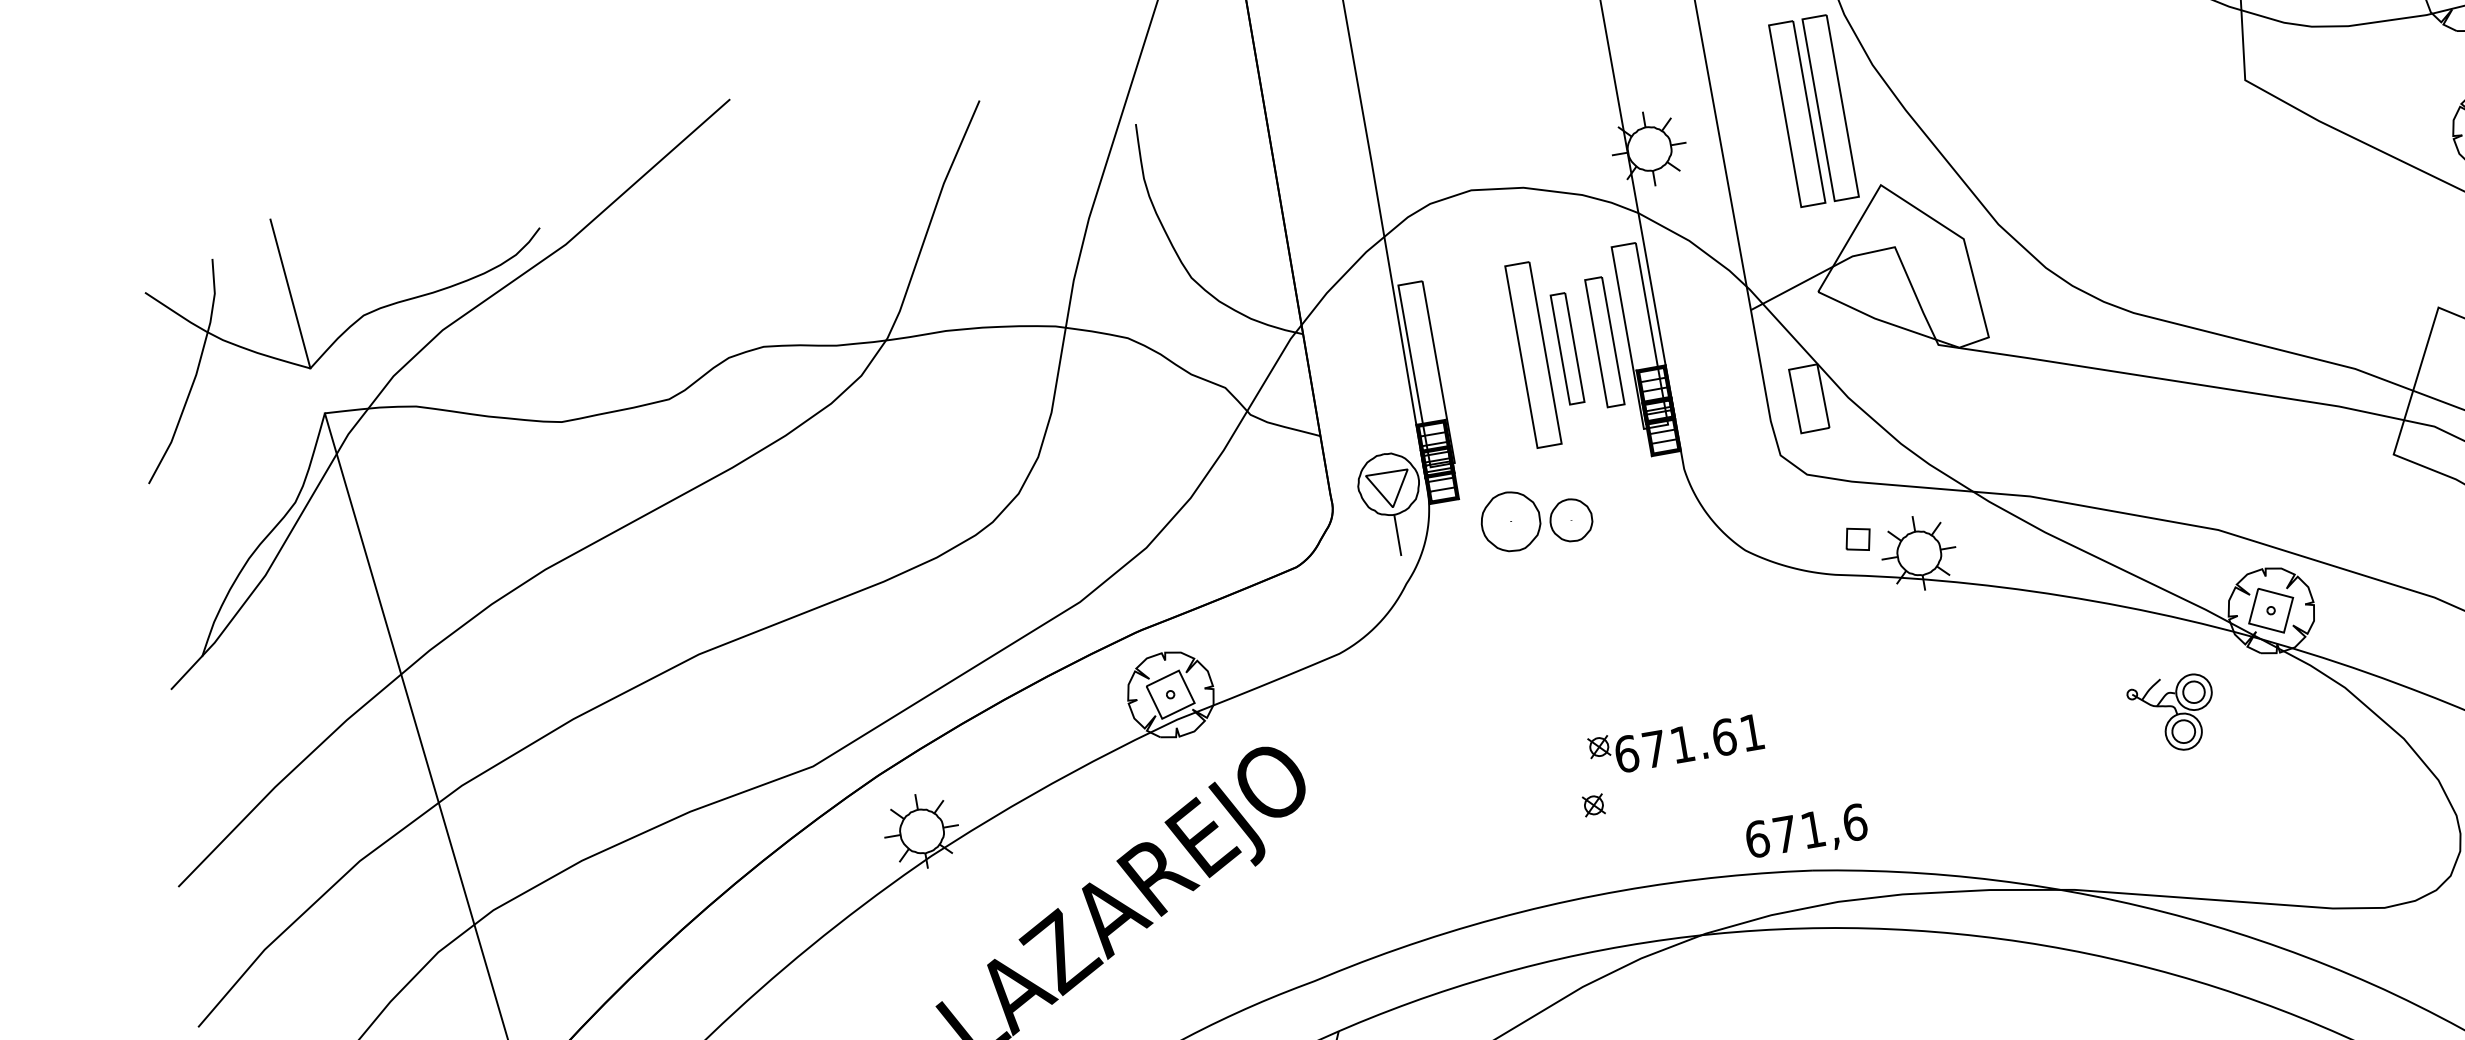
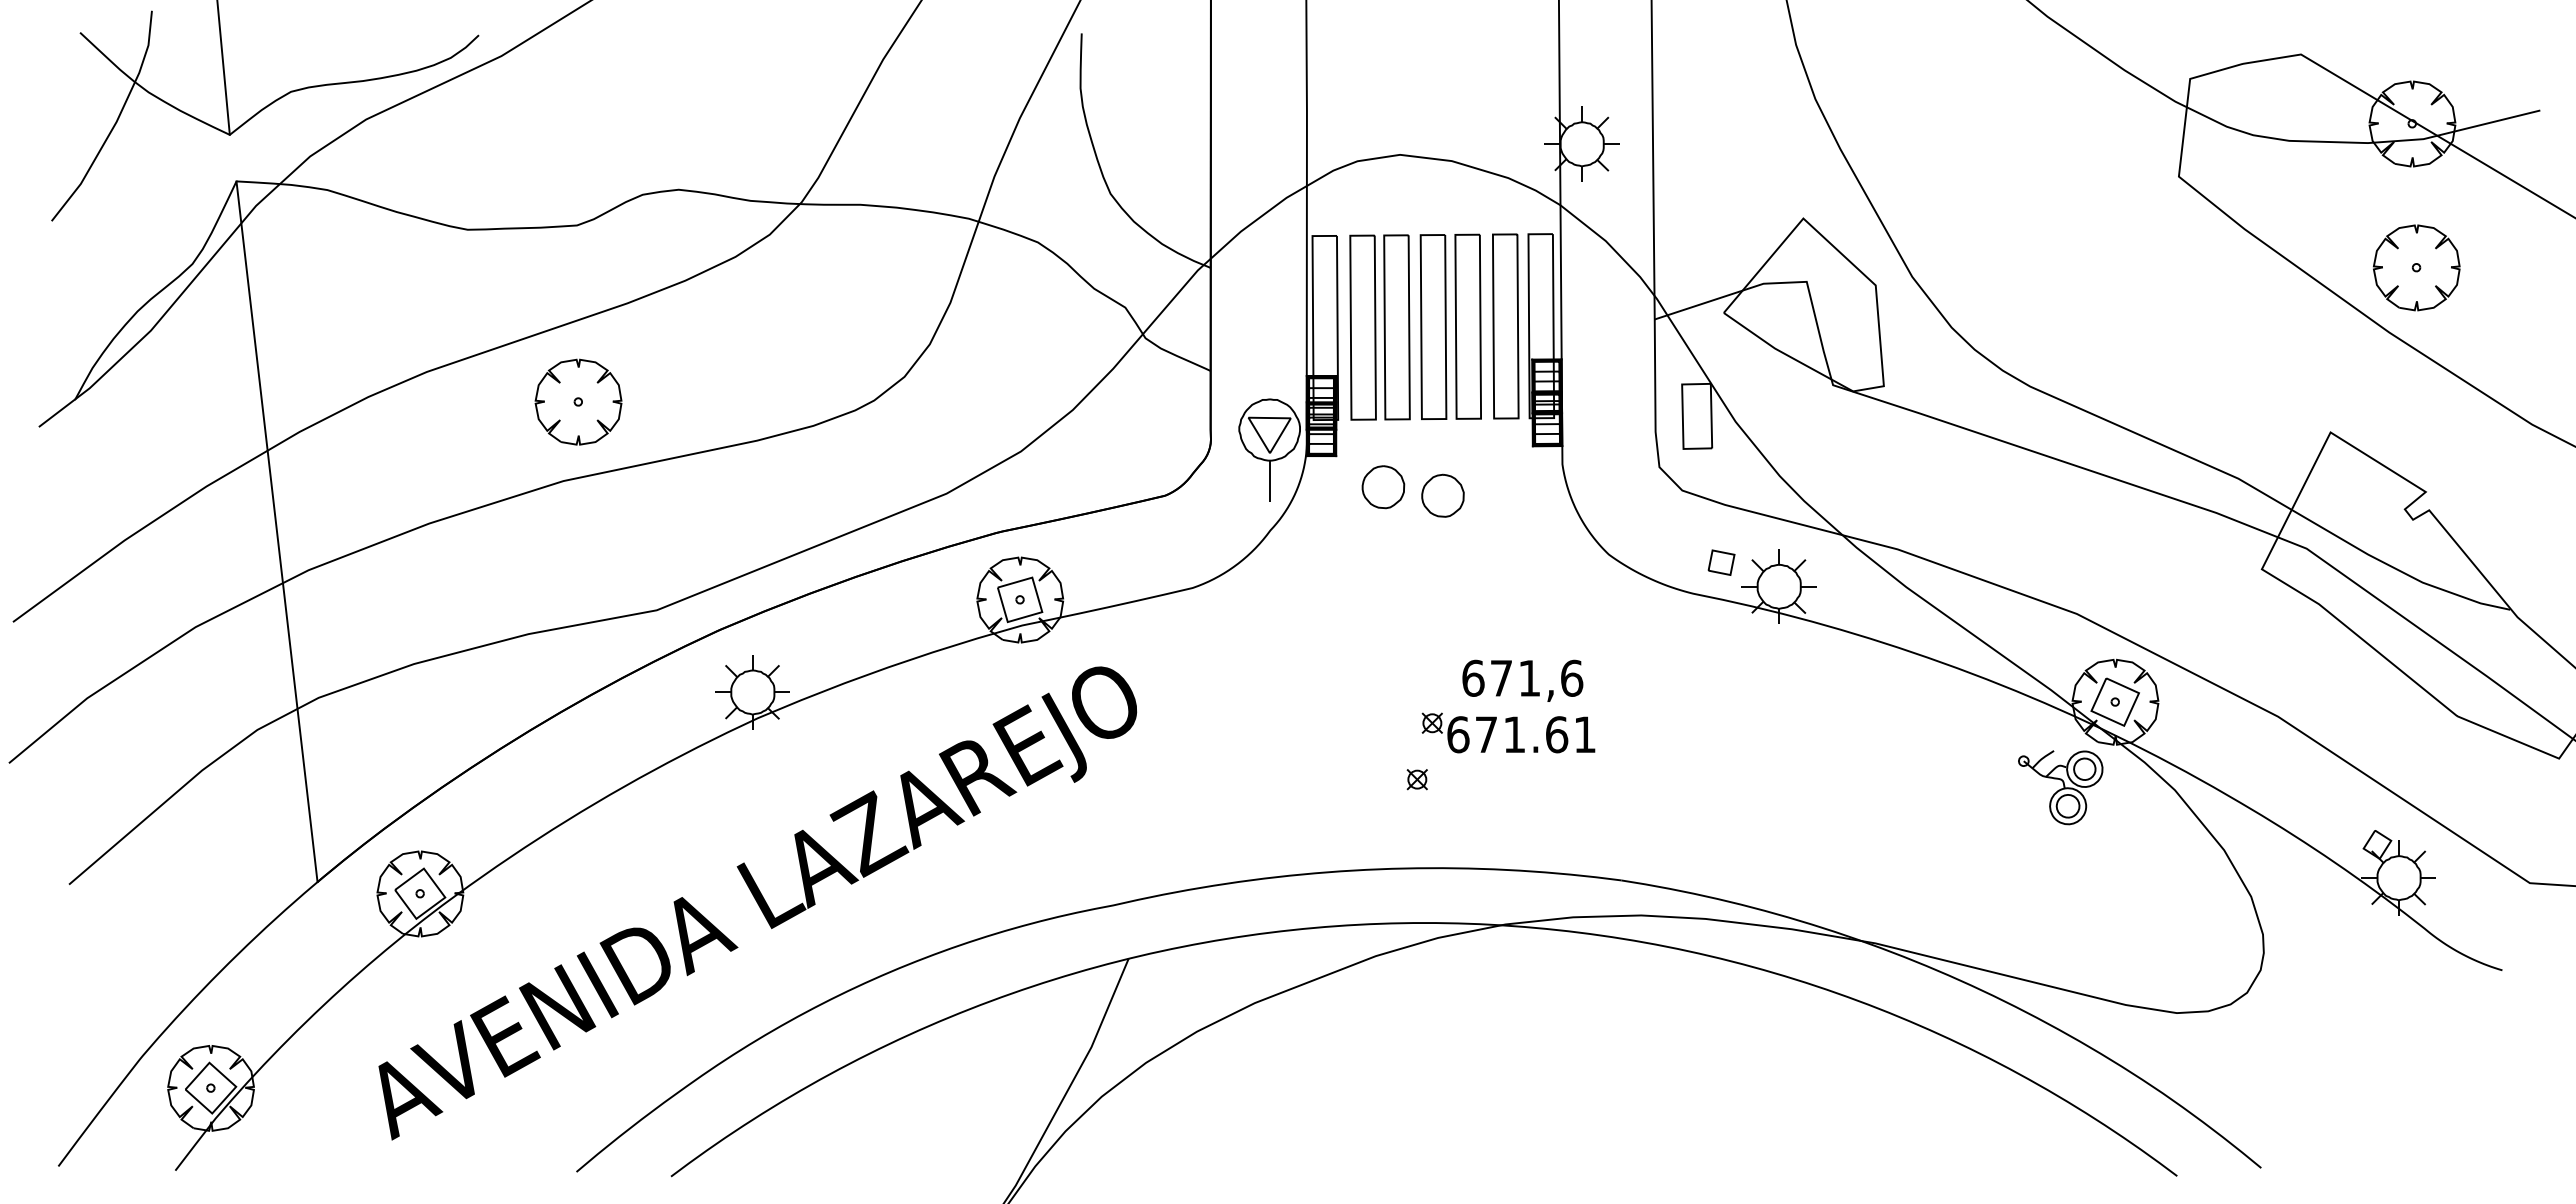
part: (1813, 111) -> (1379, 327), moved
part: (1604, 342) -> (1505, 326), size x1.43
part: (1566, 348) -> (1467, 326), size x1.67
part: (1511, 522) -> (1383, 487), size x0.71
part: (700, 573) -> (578, 401), added
part: (2173, 714) -> (2060, 787), moved
text: (1806, 833) -> (1522, 680), moved

